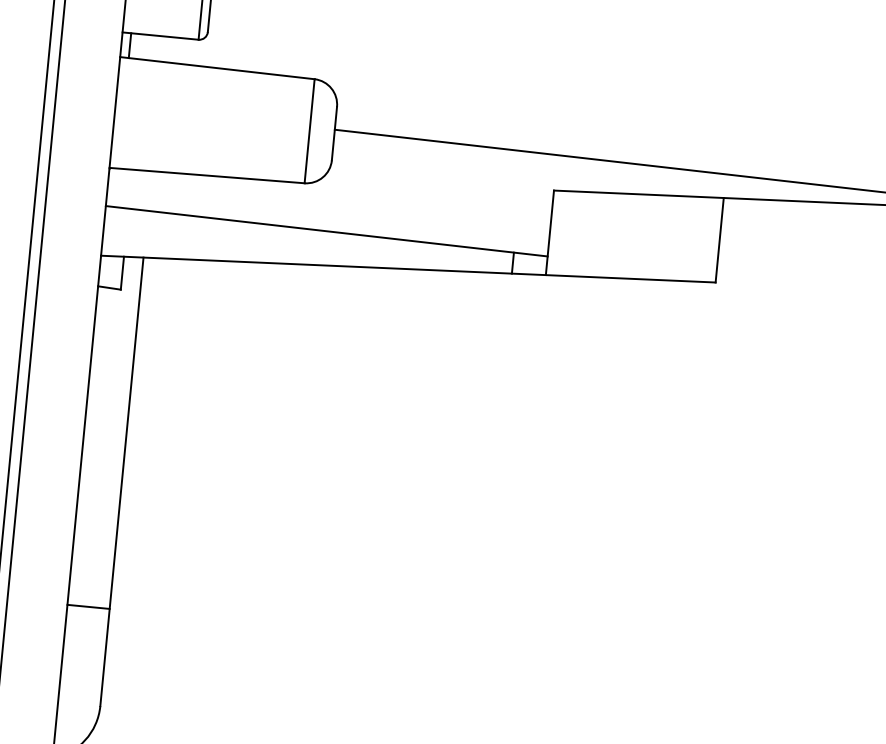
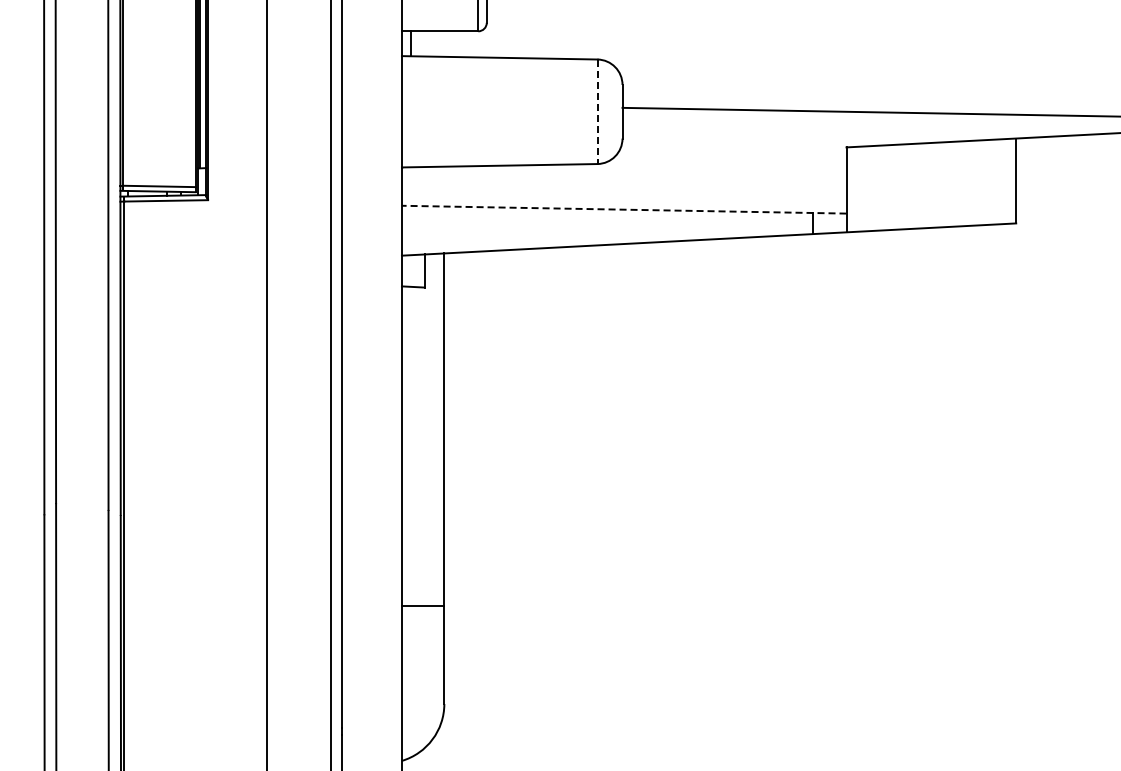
line: (309, 131) -> (597, 112), solid -> dashed
line: (326, 231) -> (623, 209), solid -> dashed

